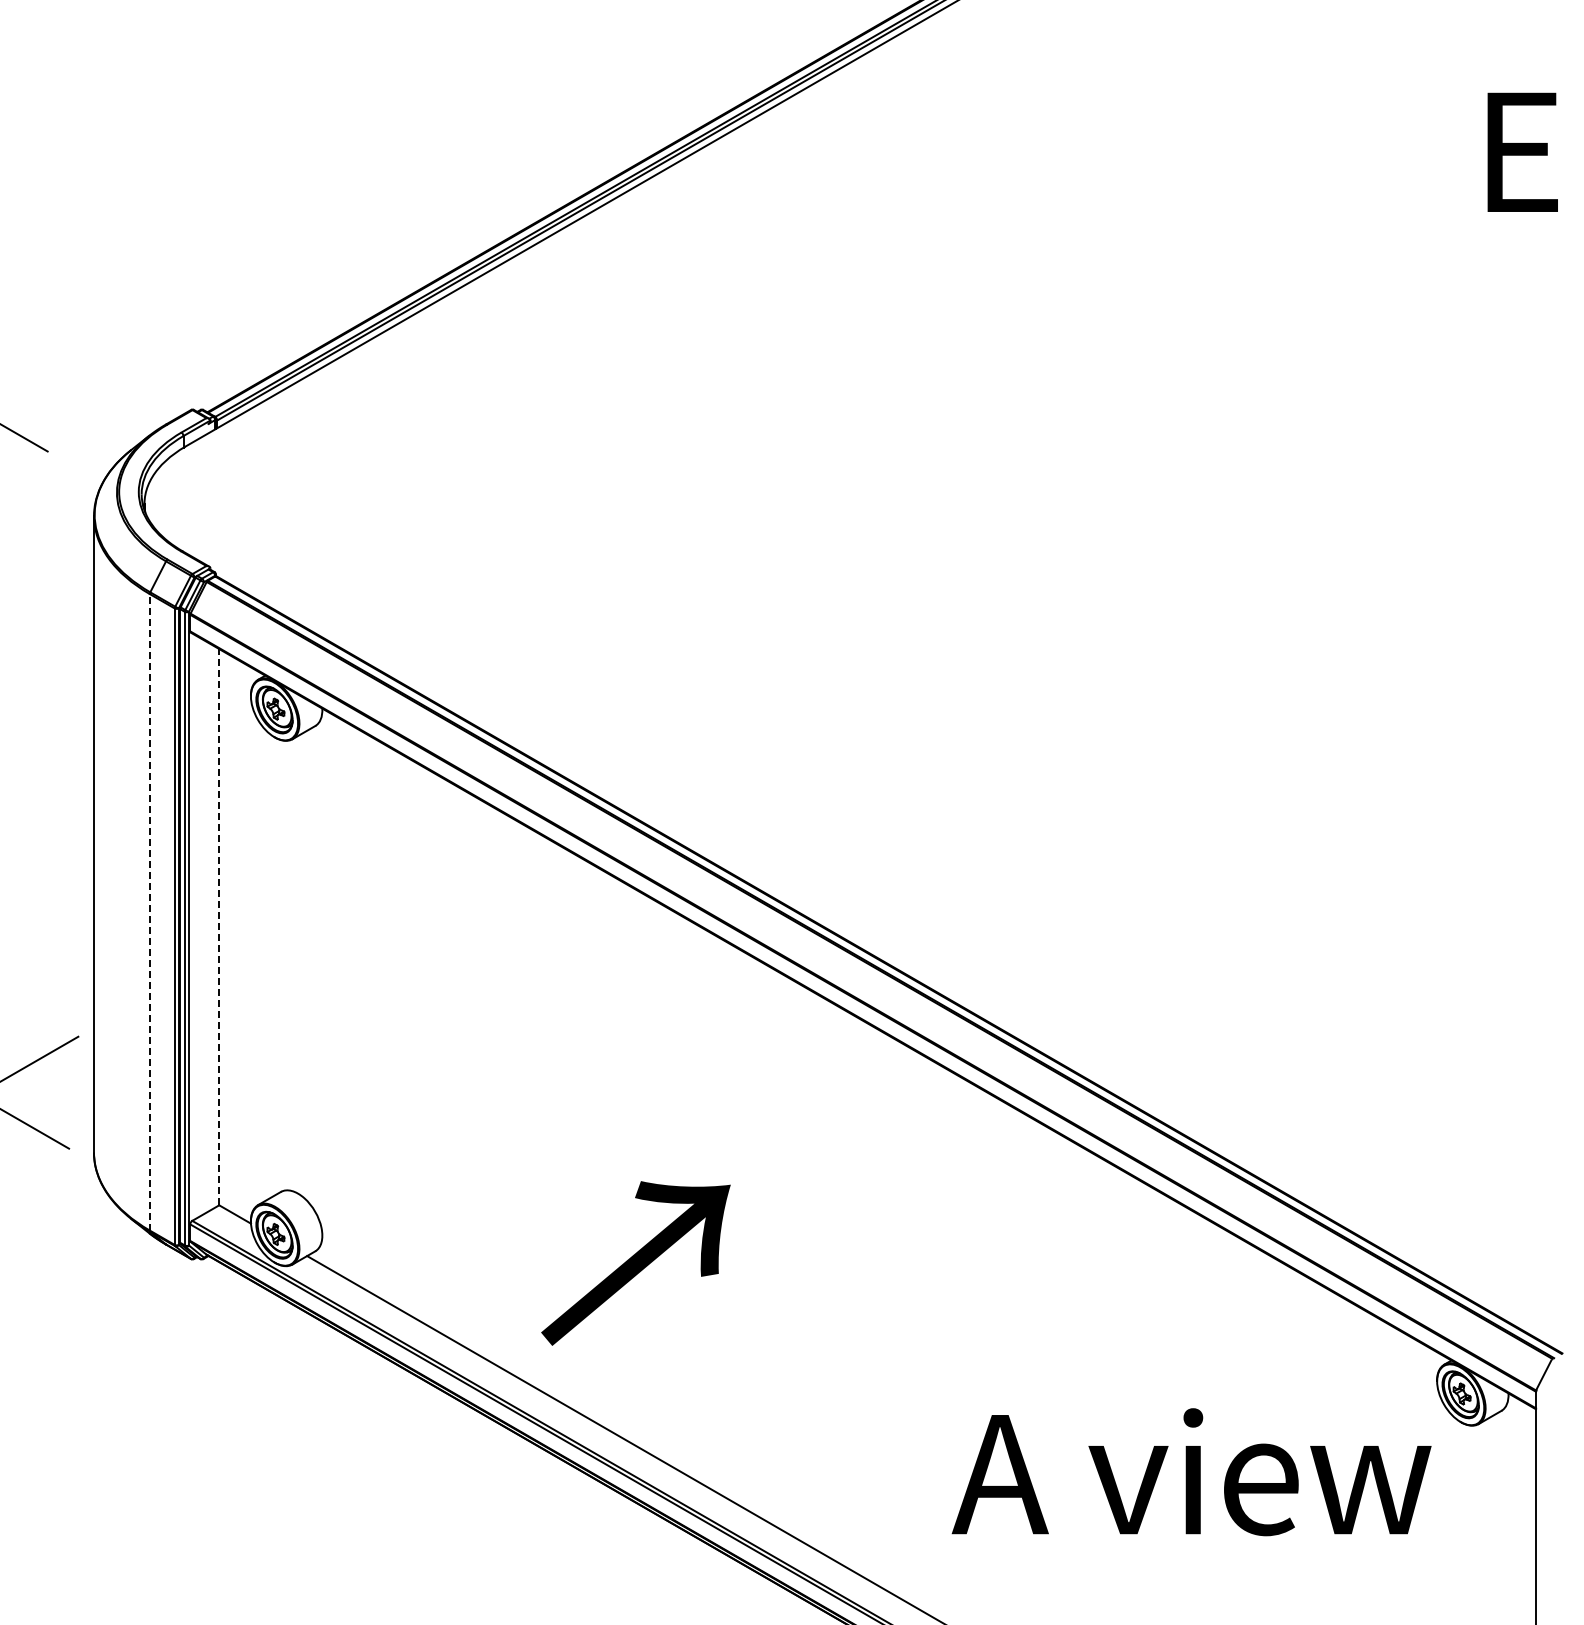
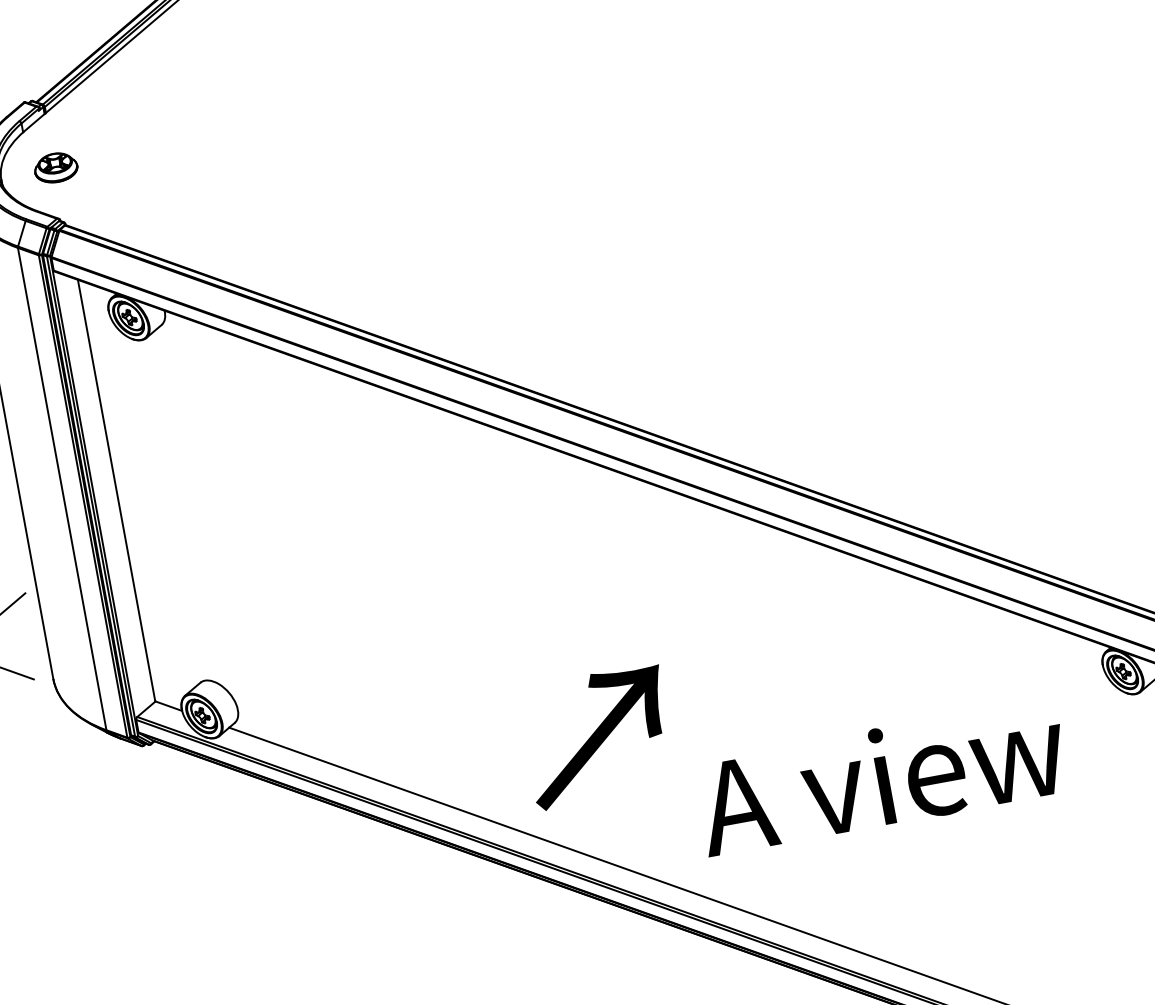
part: (216, 500) -> (55, 167), added
line: (149, 911) -> (61, 488), dashed -> solid
line: (218, 926) -> (116, 490), dashed -> solid
text: (635, 1263) -> (597, 737), moved
text: (1191, 1472) -> (881, 777), moved

